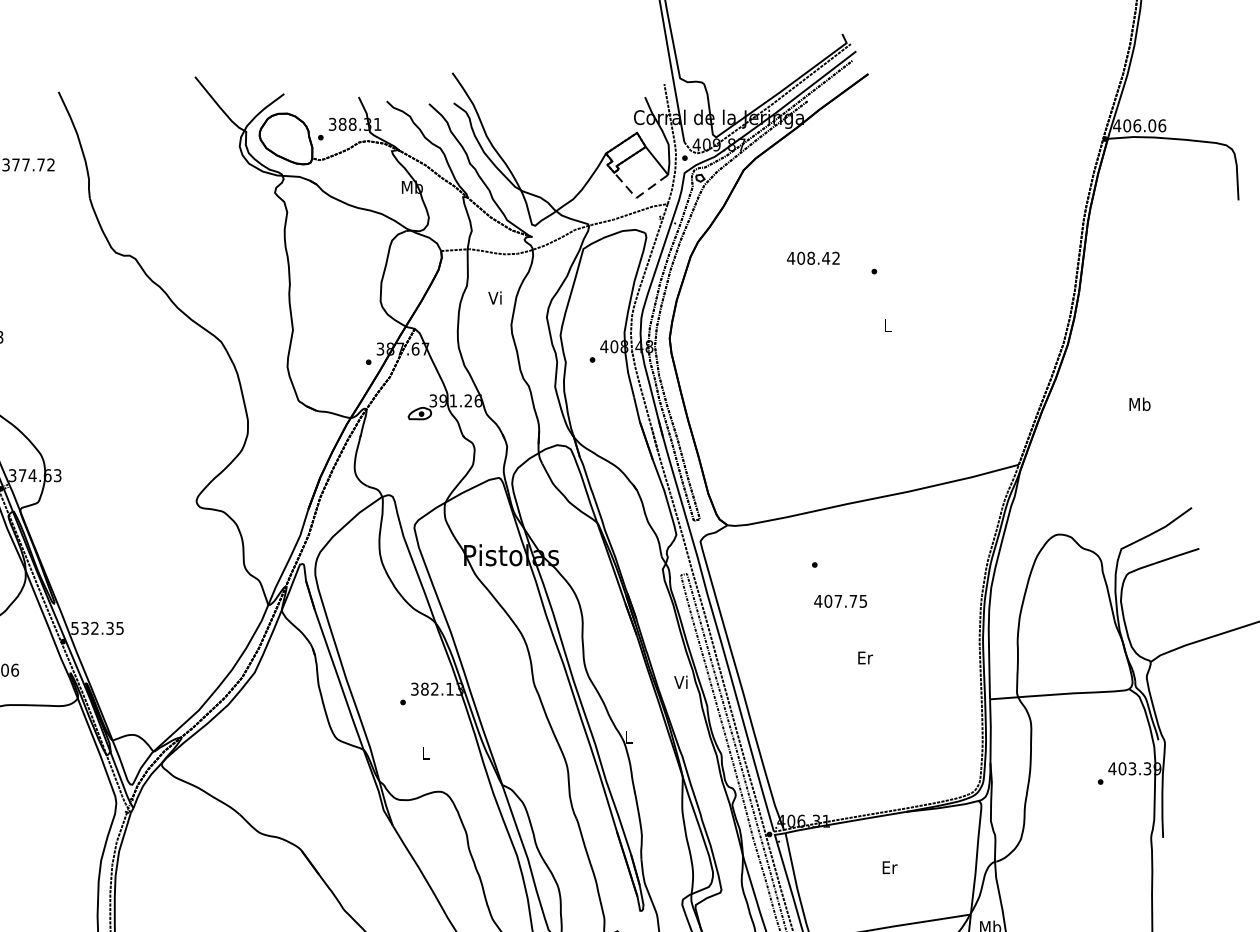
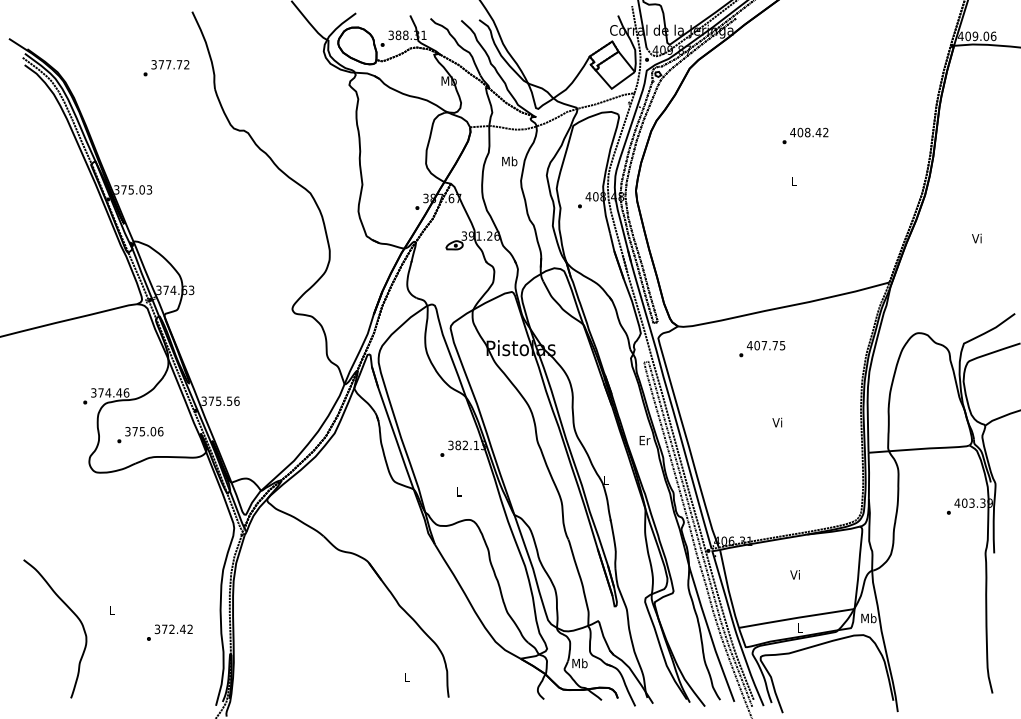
text: (1137, 125) -> (975, 36), 406.06 -> 409.06
line: (637, 197) -> (612, 88), dashed -> solid
text: (813, 258) -> (809, 132), moved
text: (495, 298) -> (509, 161), Vi -> Mb
text: (1140, 404) -> (977, 238), Mb -> Vi
text: (839, 601) -> (765, 345), moved
text: (97, 627) -> (220, 400), 532.35 -> 375.56
text: (864, 657) -> (777, 422), Er -> Vi
text: (681, 682) -> (644, 440), Vi -> Er
text: (889, 866) -> (795, 574), Er -> Vi

